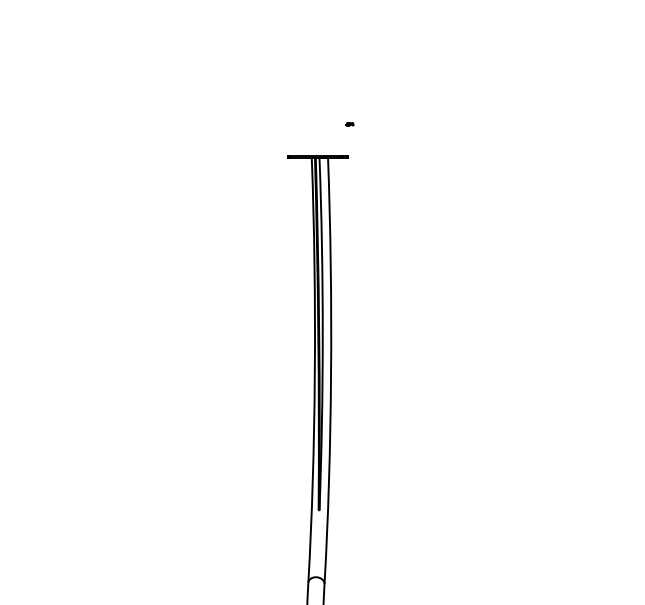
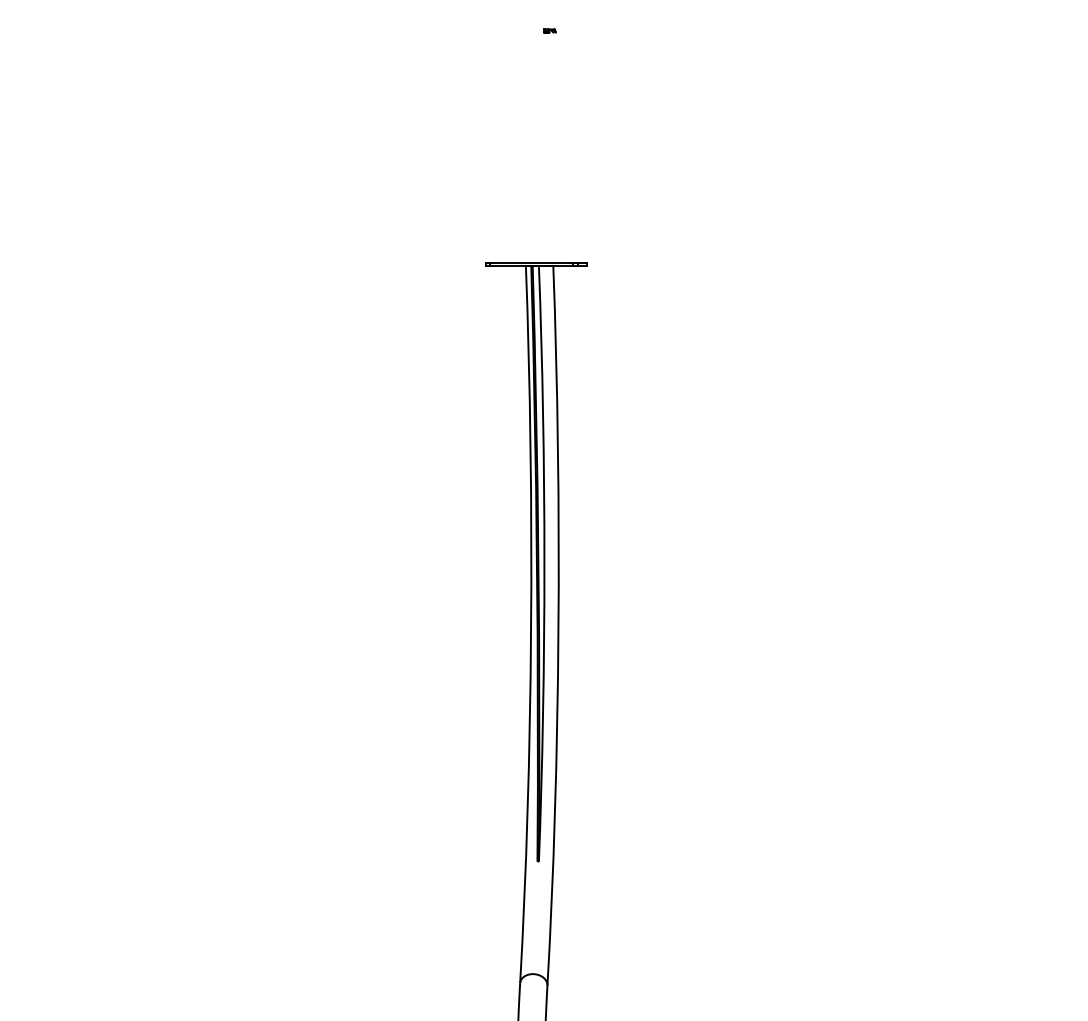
part: (349, 124) -> (549, 31), moved

